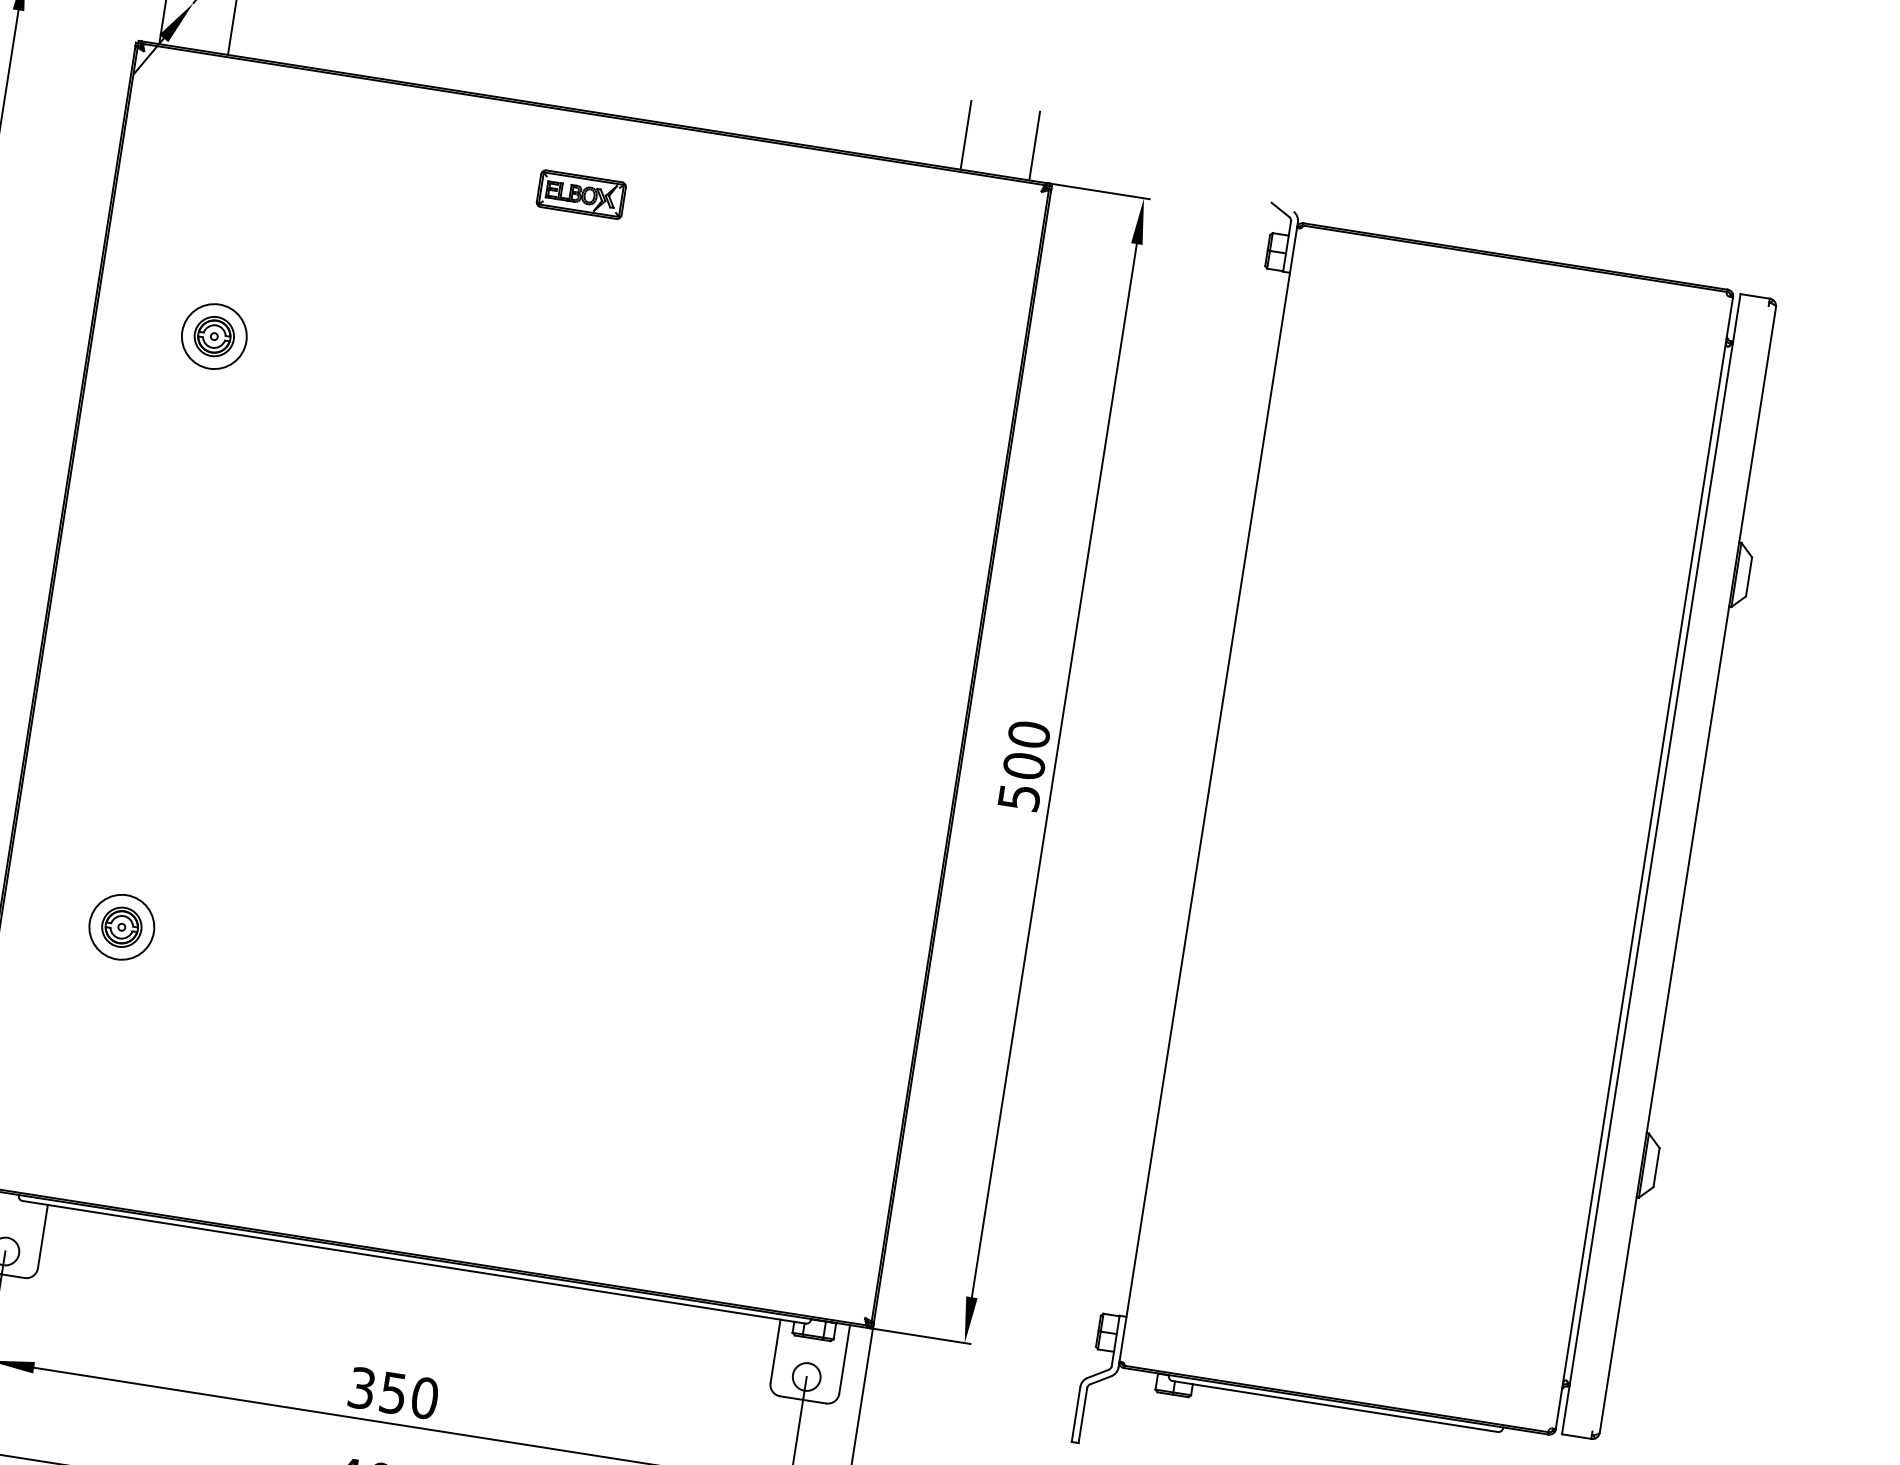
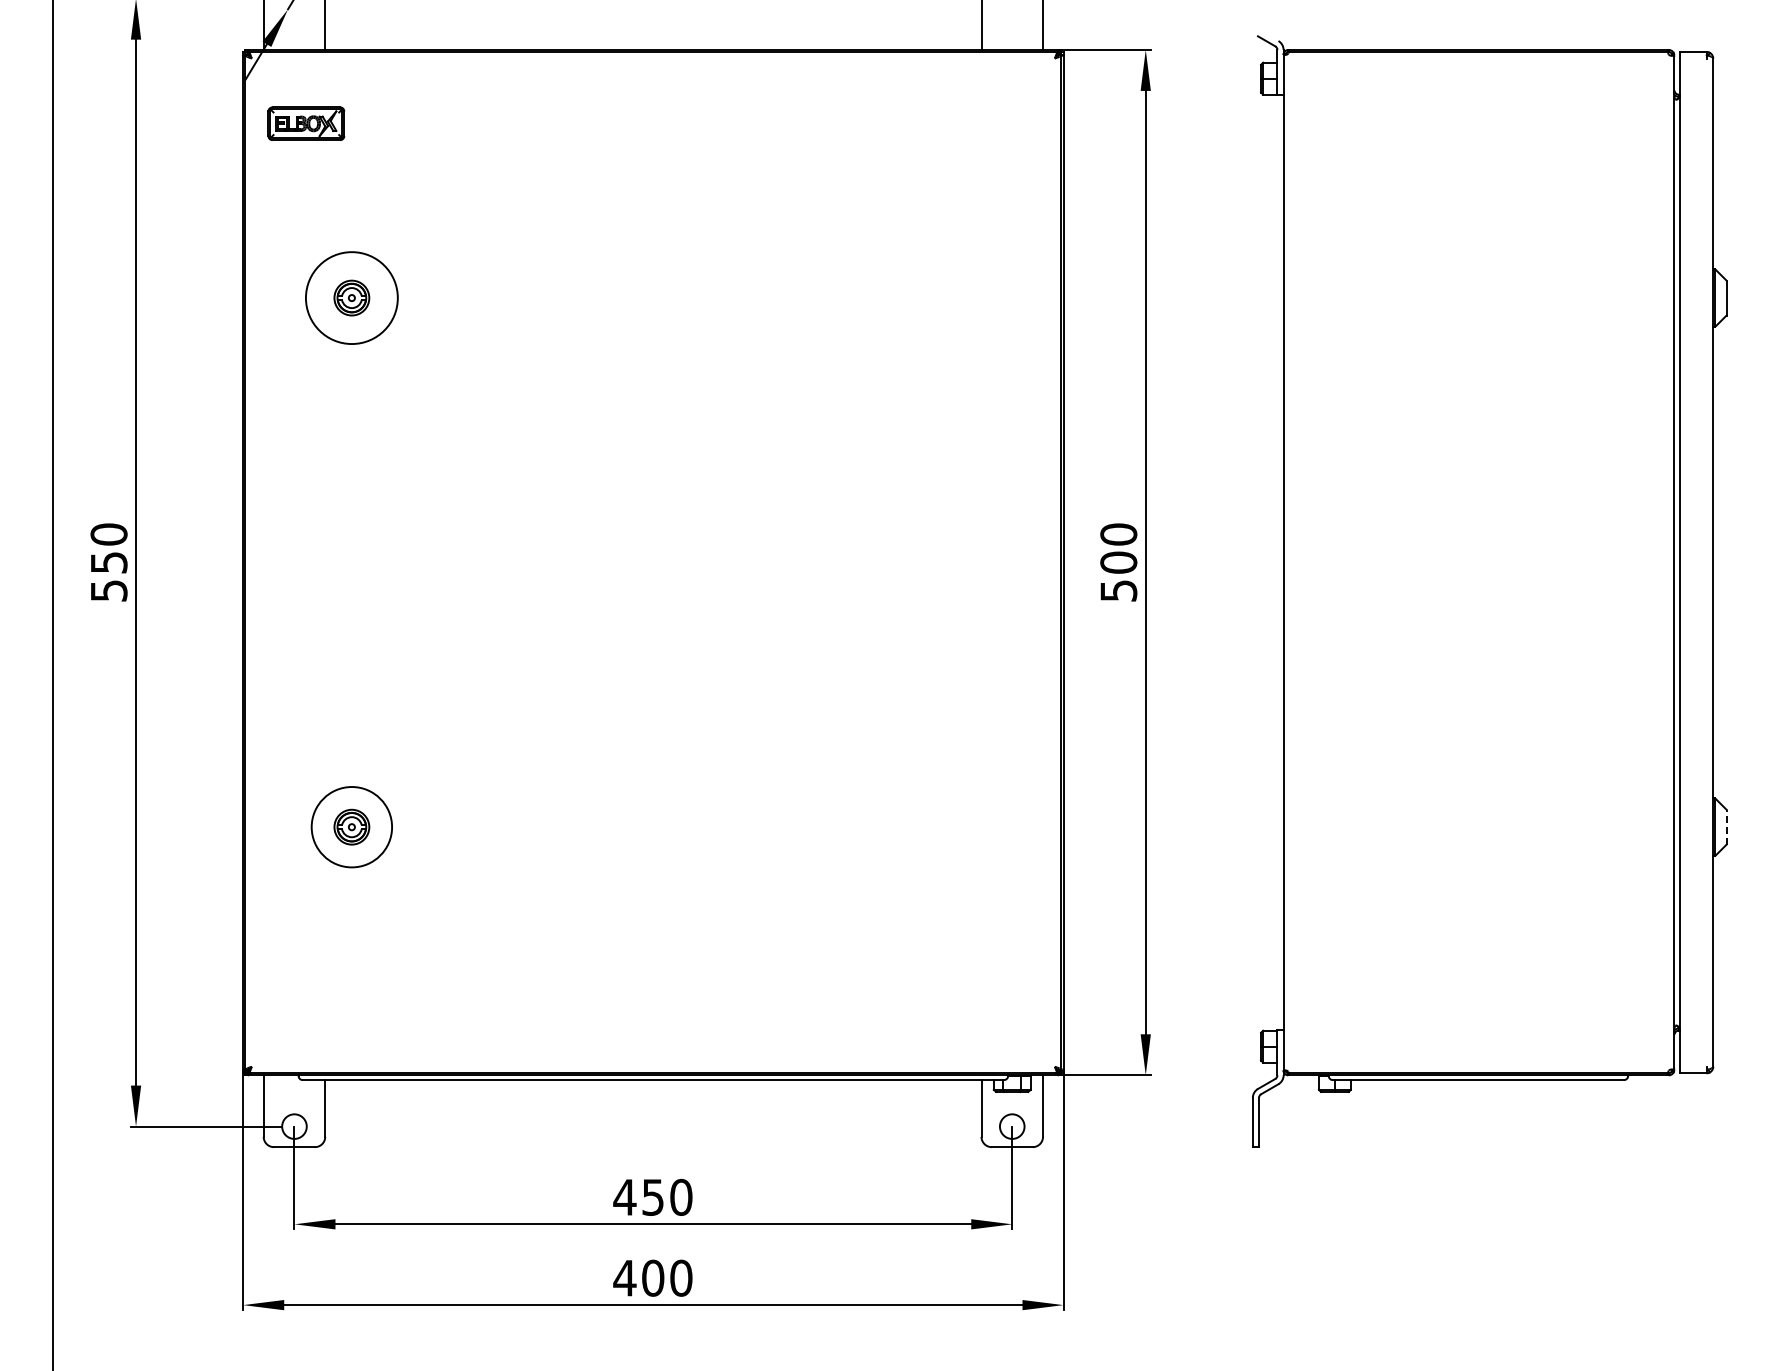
part: (581, 194) -> (306, 123), moved
circle: (214, 335) -> (351, 297), size x1.6
circle: (121, 926) -> (351, 826), size x1.4
line: (1656, 1166) -> (1726, 826), solid -> dashed
text: (361, 1387) -> (624, 1196), 350 -> 450

